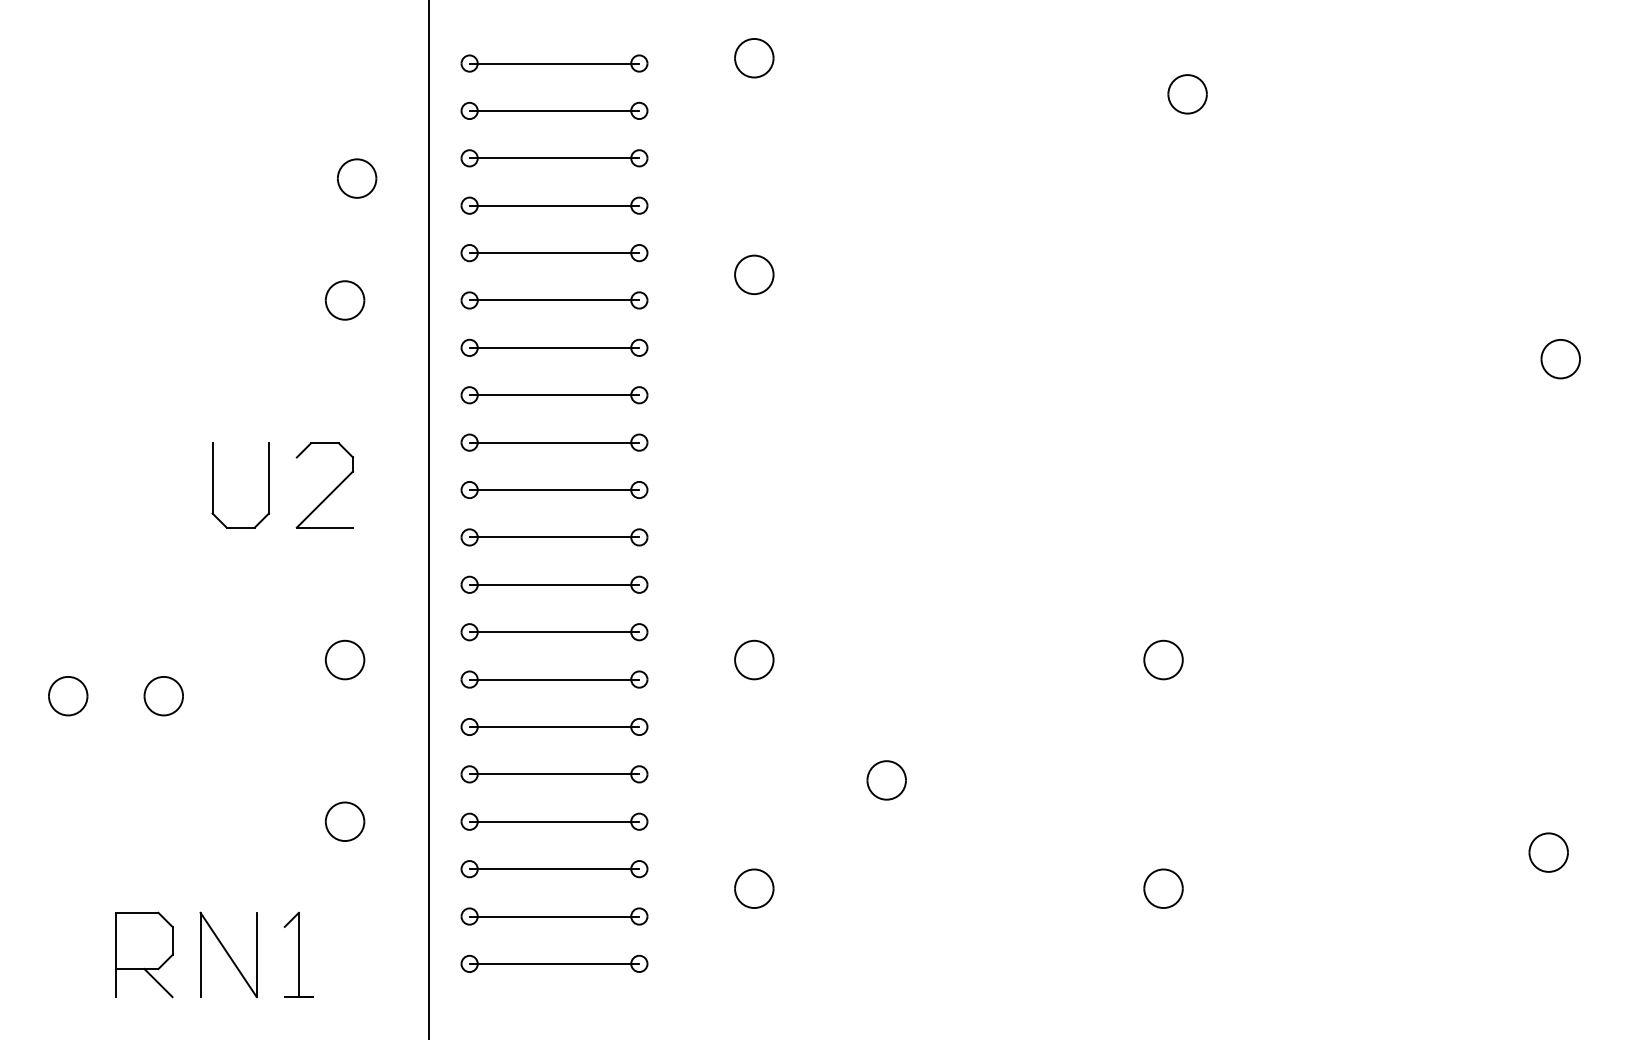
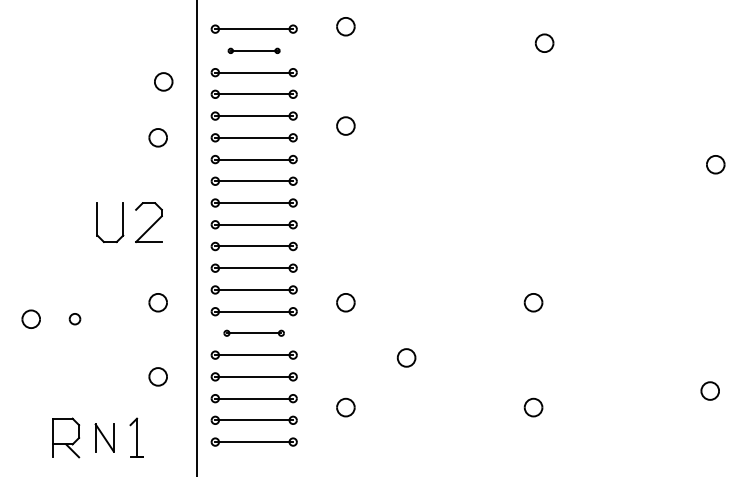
part: (552, 110) -> (253, 50), size x0.6
part: (162, 694) -> (74, 318), size x0.6
part: (552, 724) -> (253, 332), size x0.7
part: (227, 953) -> (104, 437), size x0.7

